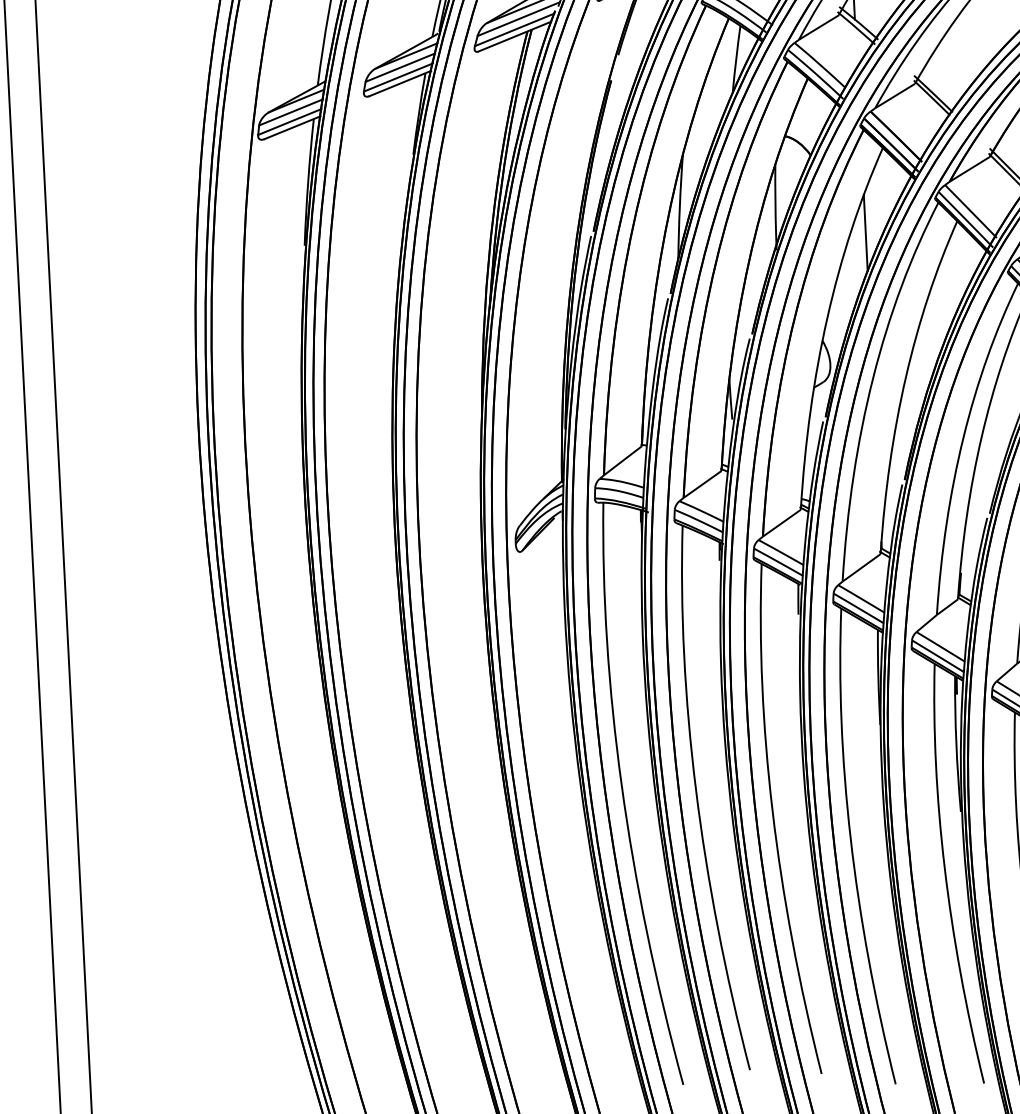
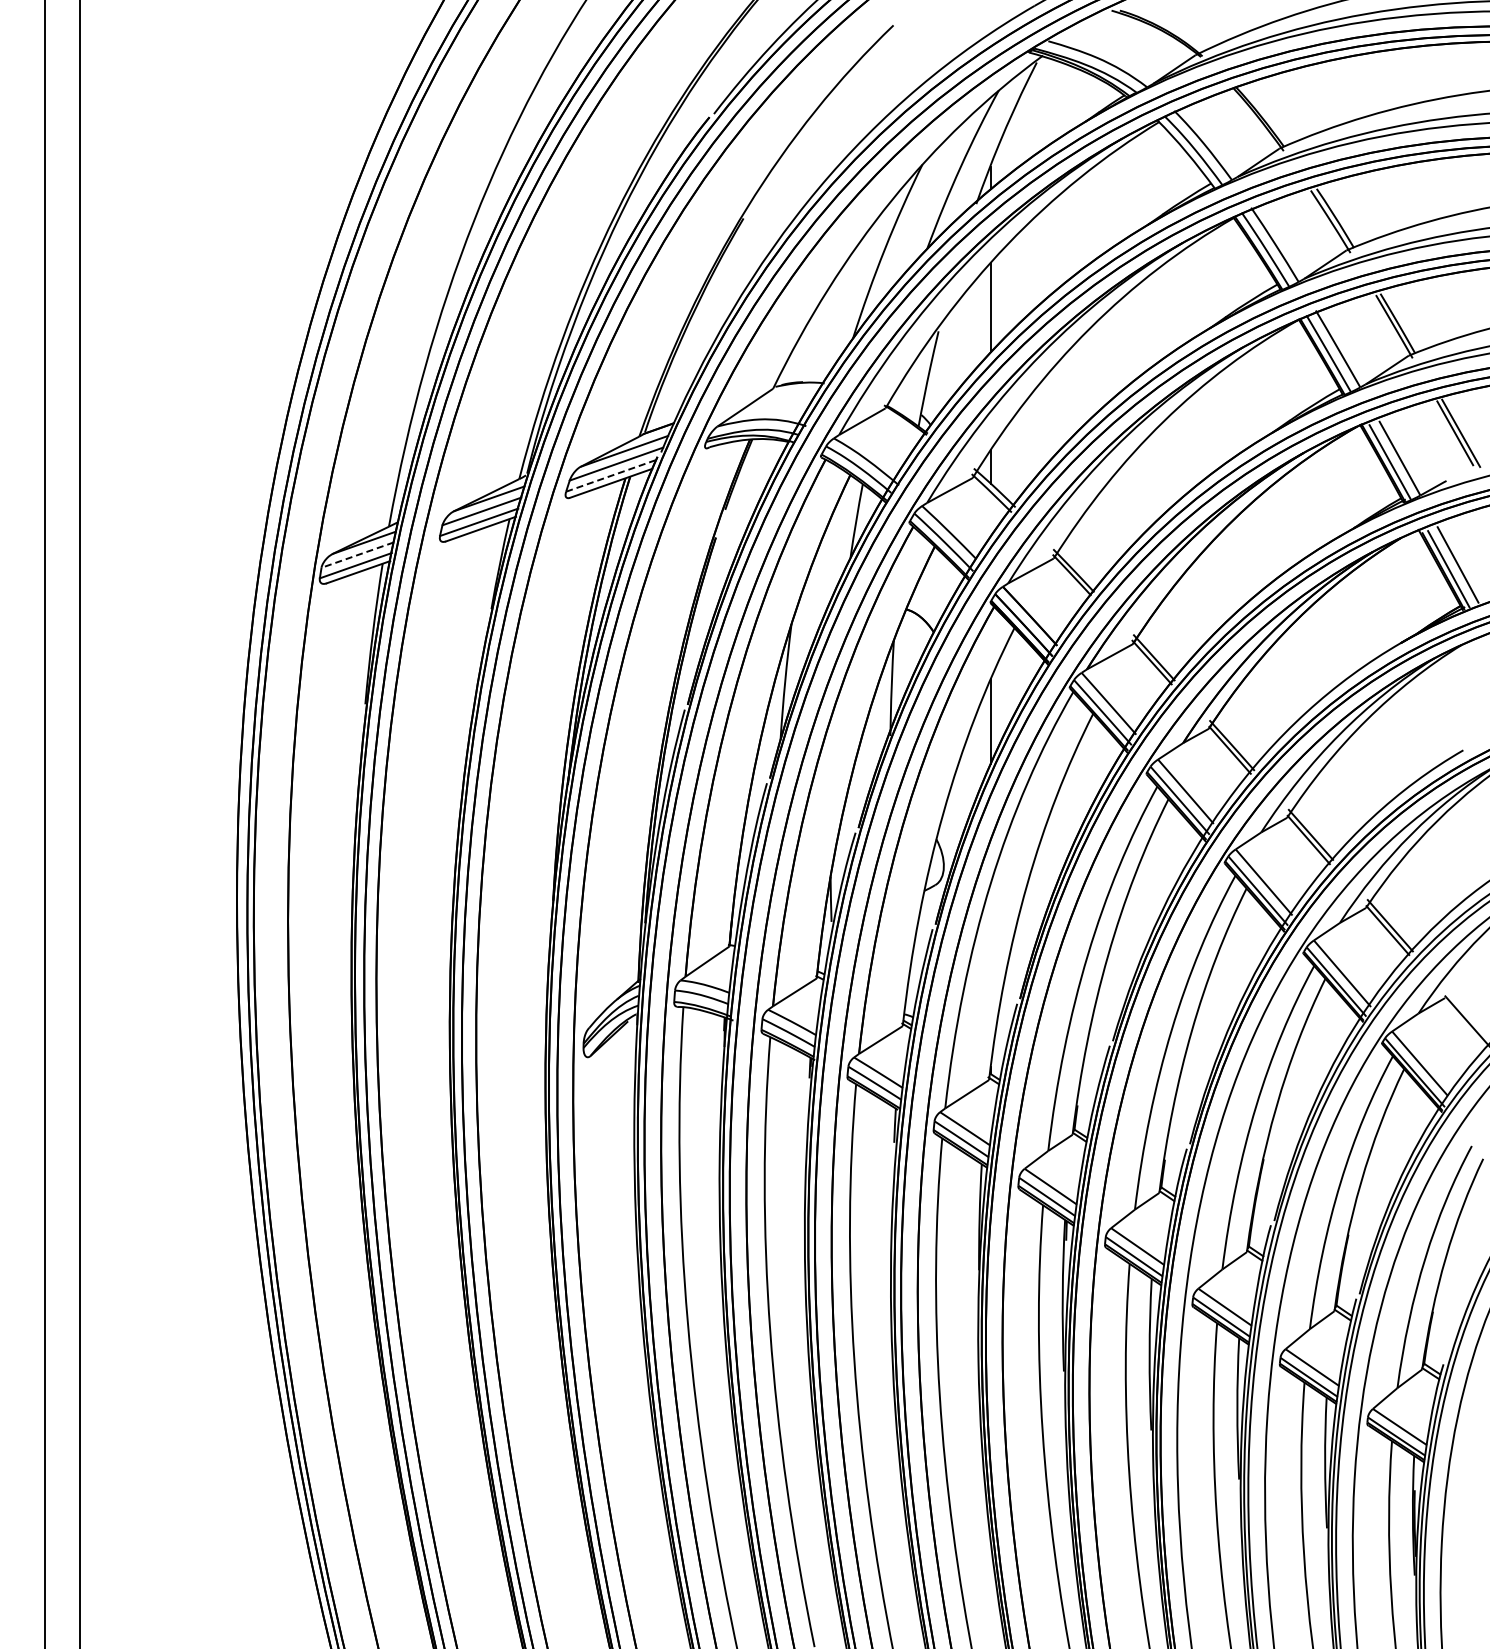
line: (514, 29) -> (611, 475), solid -> dashed
line: (290, 112) -> (357, 555), solid -> dashed

